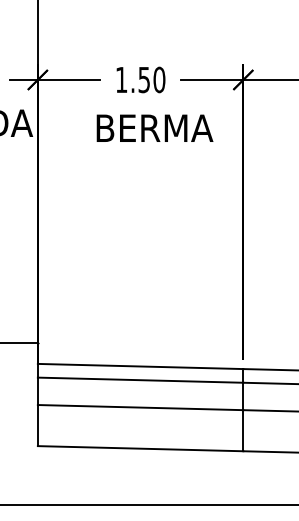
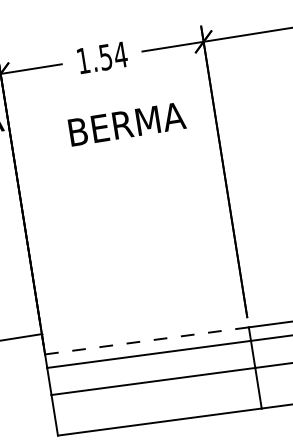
text: (159, 79) -> (120, 54), 1.50 -> 1.54
text: (154, 127) -> (126, 123), moved
line: (140, 366) -> (146, 340), solid -> dashed

